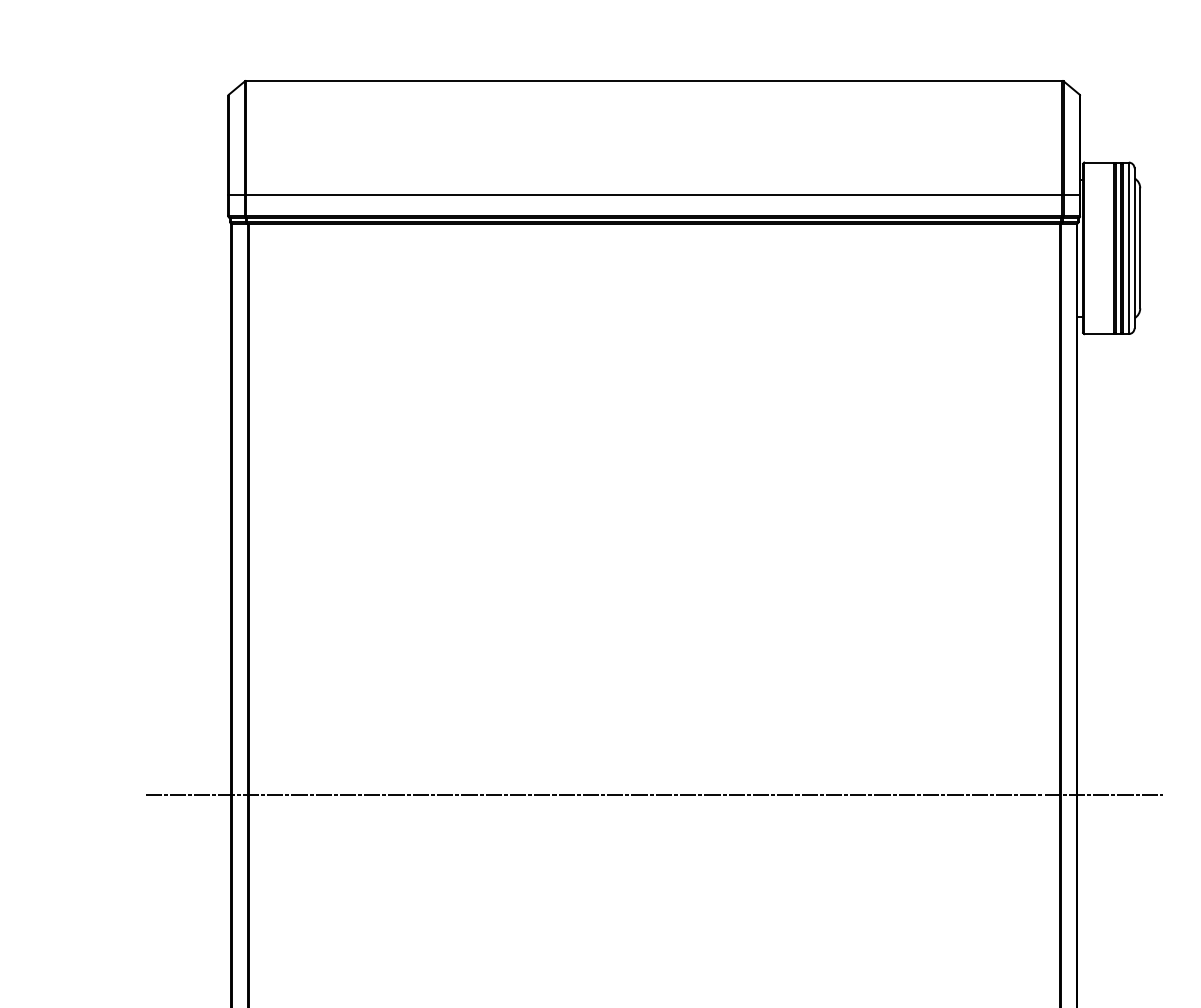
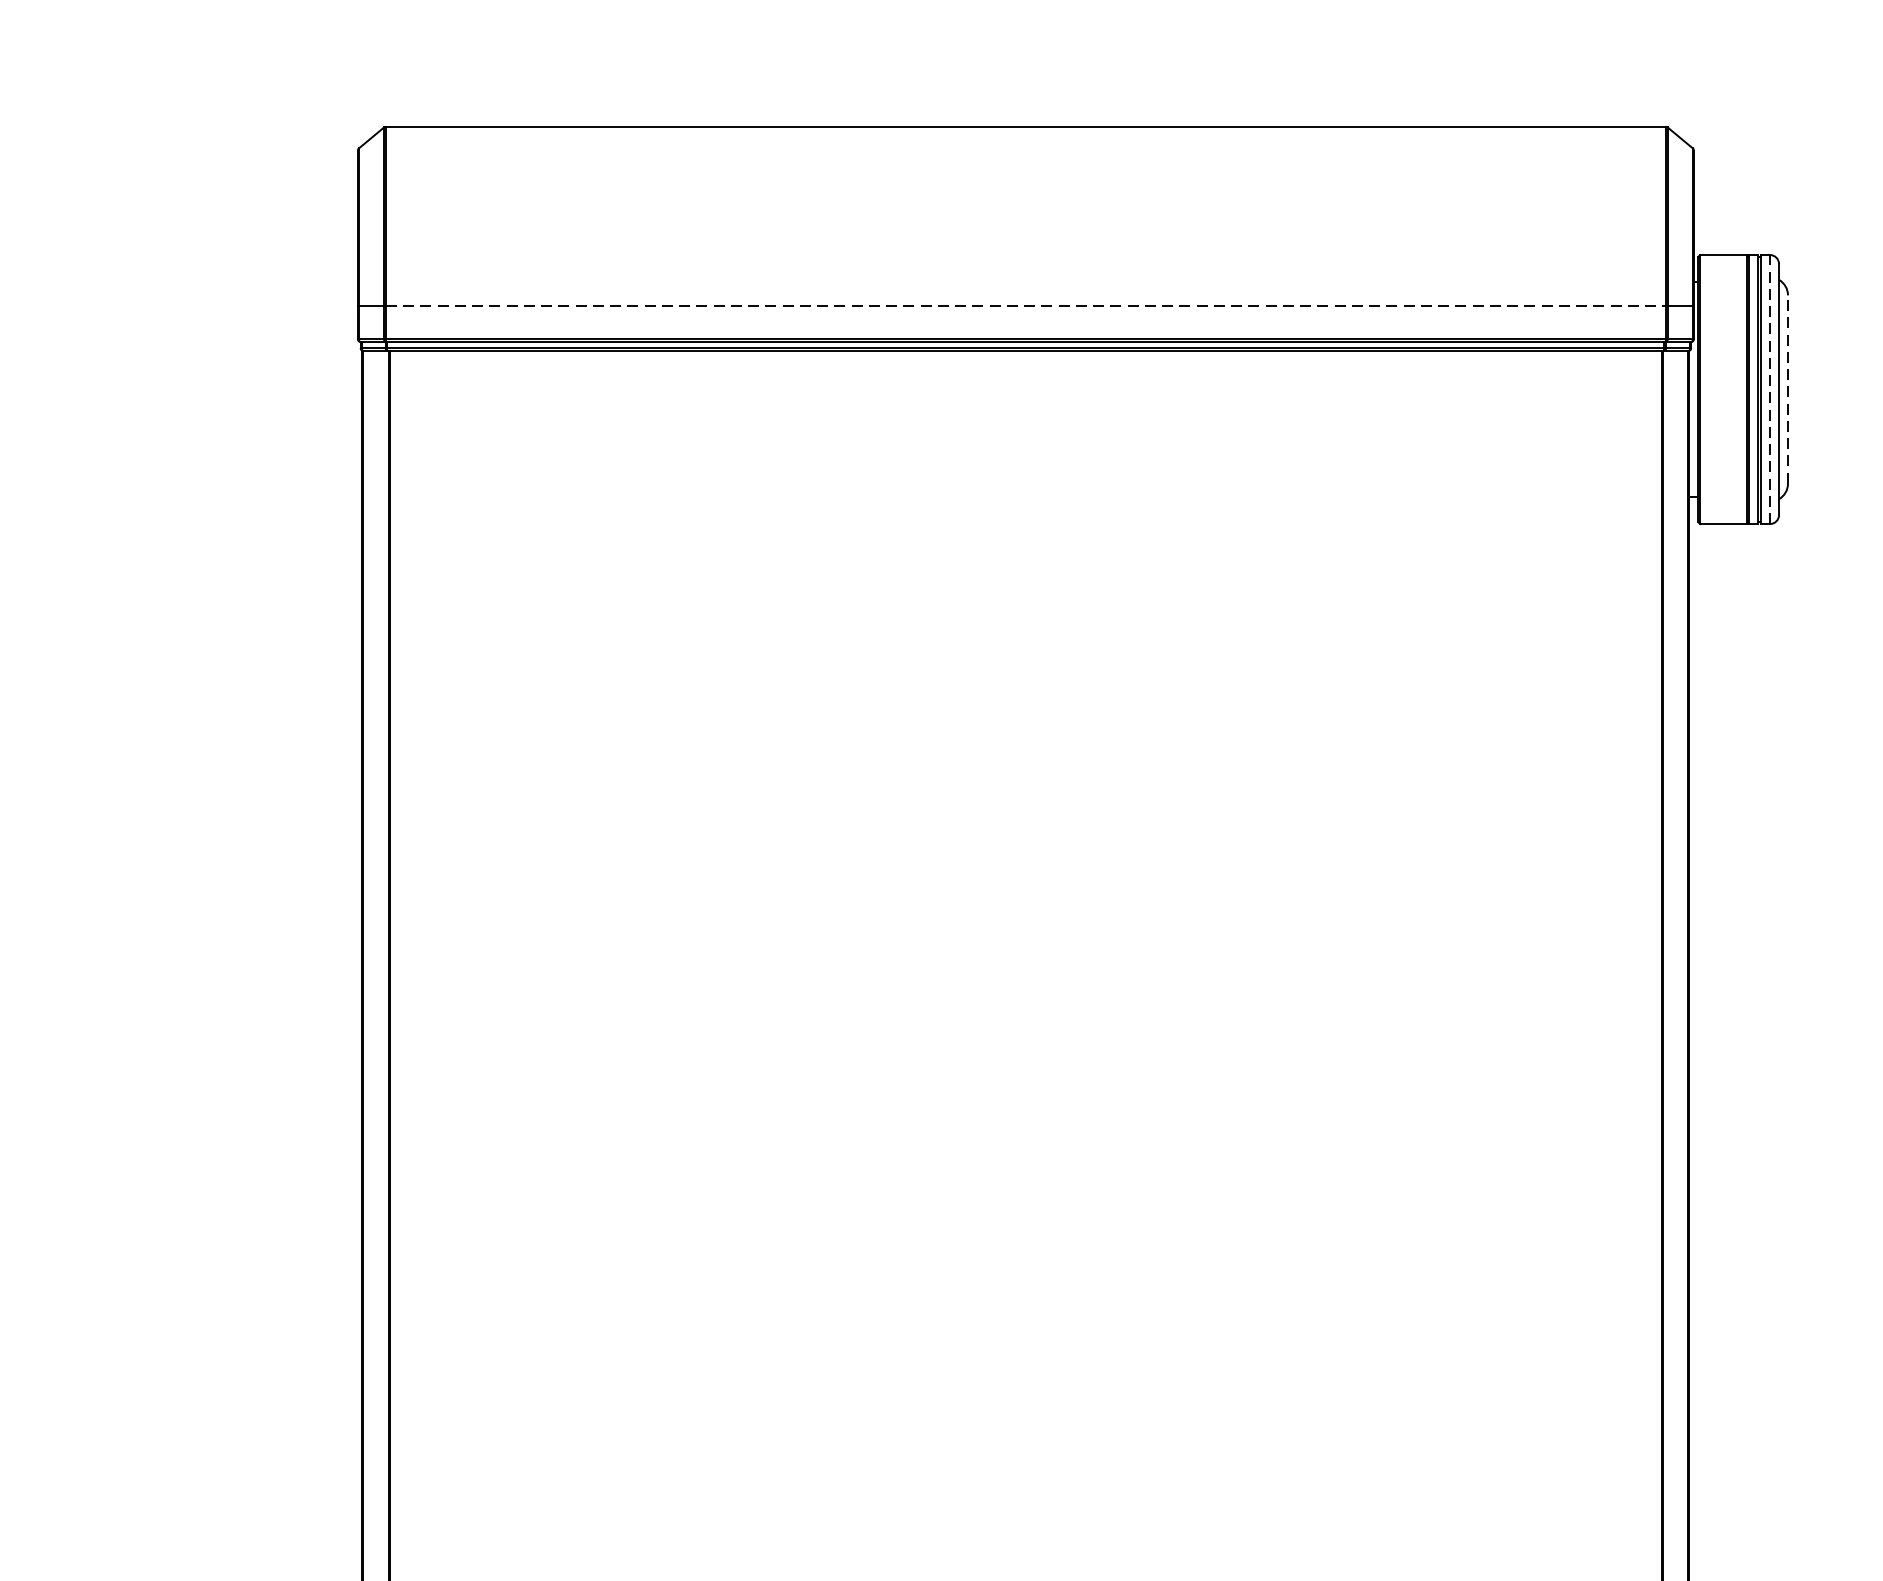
line: (654, 195) -> (1026, 306), solid -> dashed
line: (1140, 247) -> (1788, 388), solid -> dashed
line: (1128, 248) -> (1769, 389), solid -> dashed
line: (654, 795) -> (1026, 1247), removed

